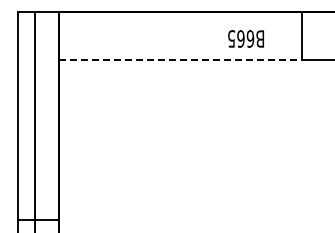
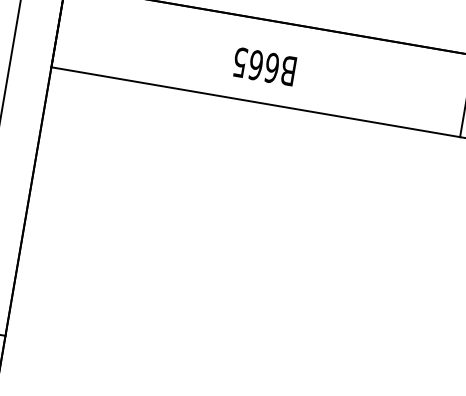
text: (245, 38) -> (263, 65), moved
line: (180, 60) -> (255, 102), dashed -> solid

